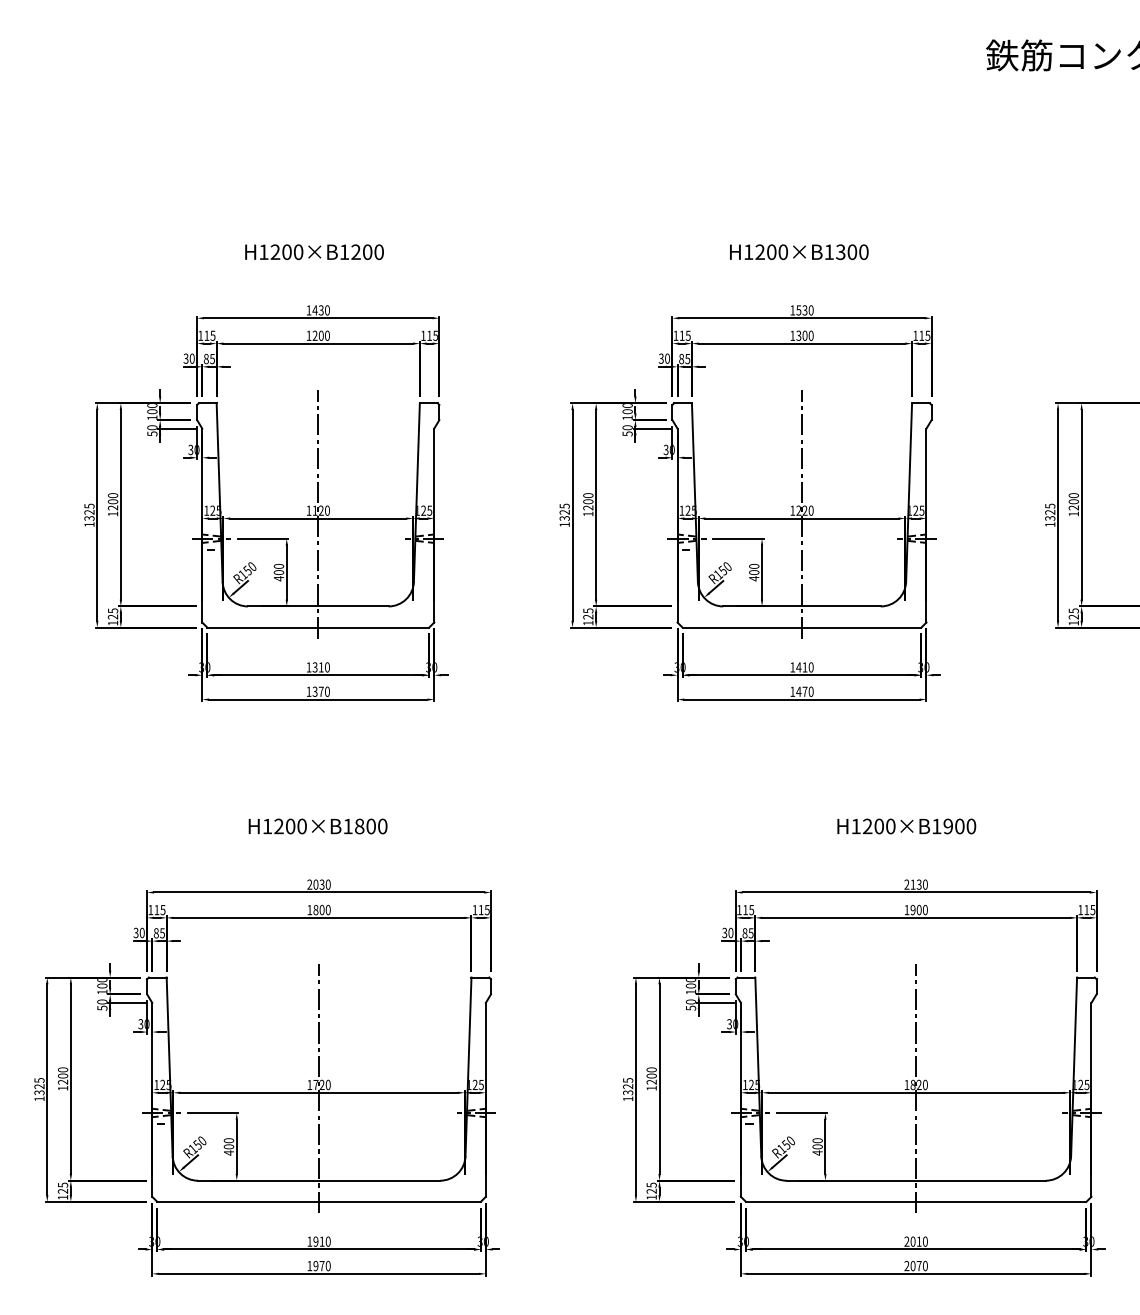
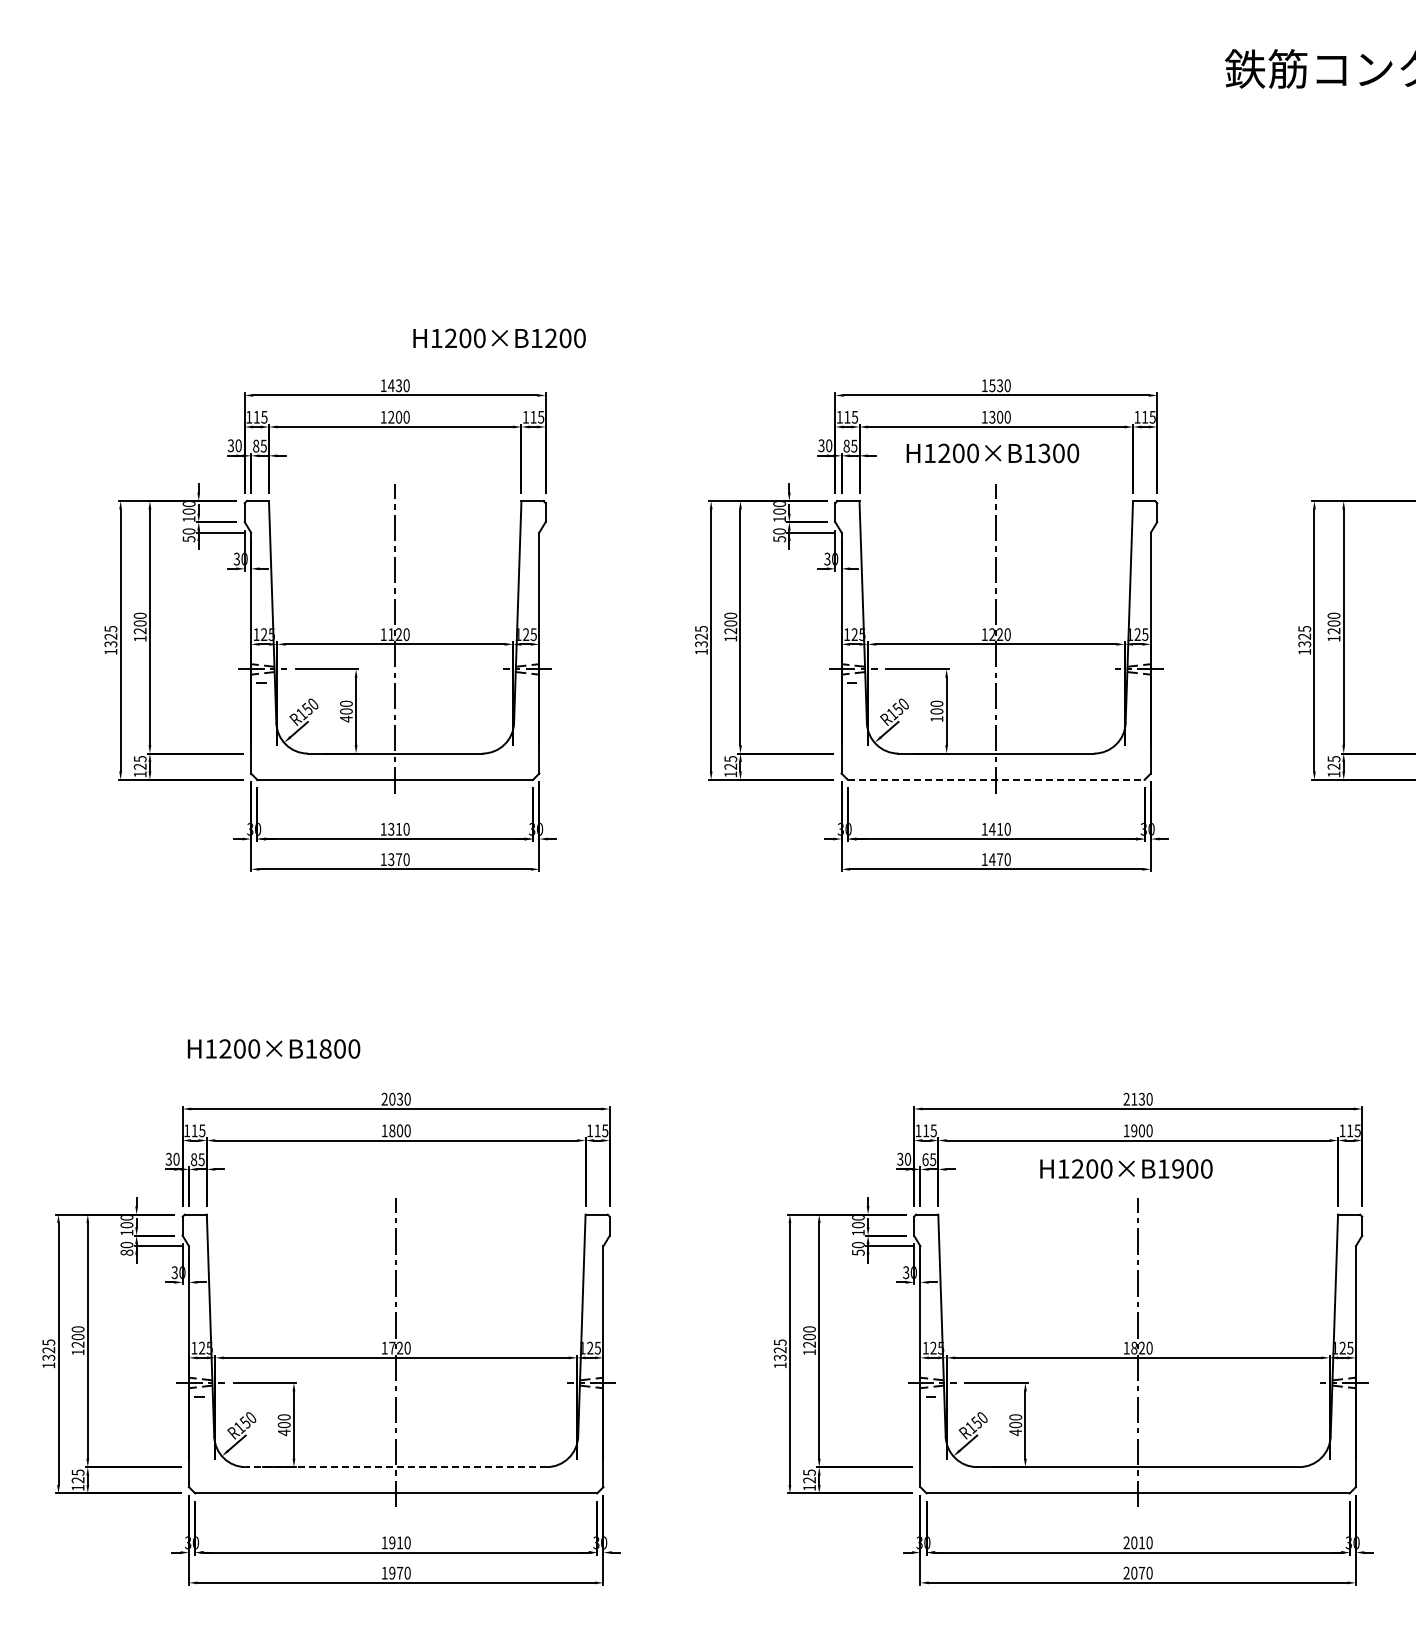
text: (314, 252) -> (499, 338), moved
text: (798, 252) -> (992, 453), moved
text: (753, 578) -> (936, 718), 400 -> 100
line: (802, 627) -> (996, 779), solid -> dashed
text: (317, 826) -> (273, 1048), moved
text: (906, 826) -> (1126, 1168), moved
text: (745, 933) -> (925, 1159), 85 -> 65
text: (102, 1007) -> (126, 1252), 50 -> 80
line: (318, 1181) -> (395, 1467), solid -> dashed

